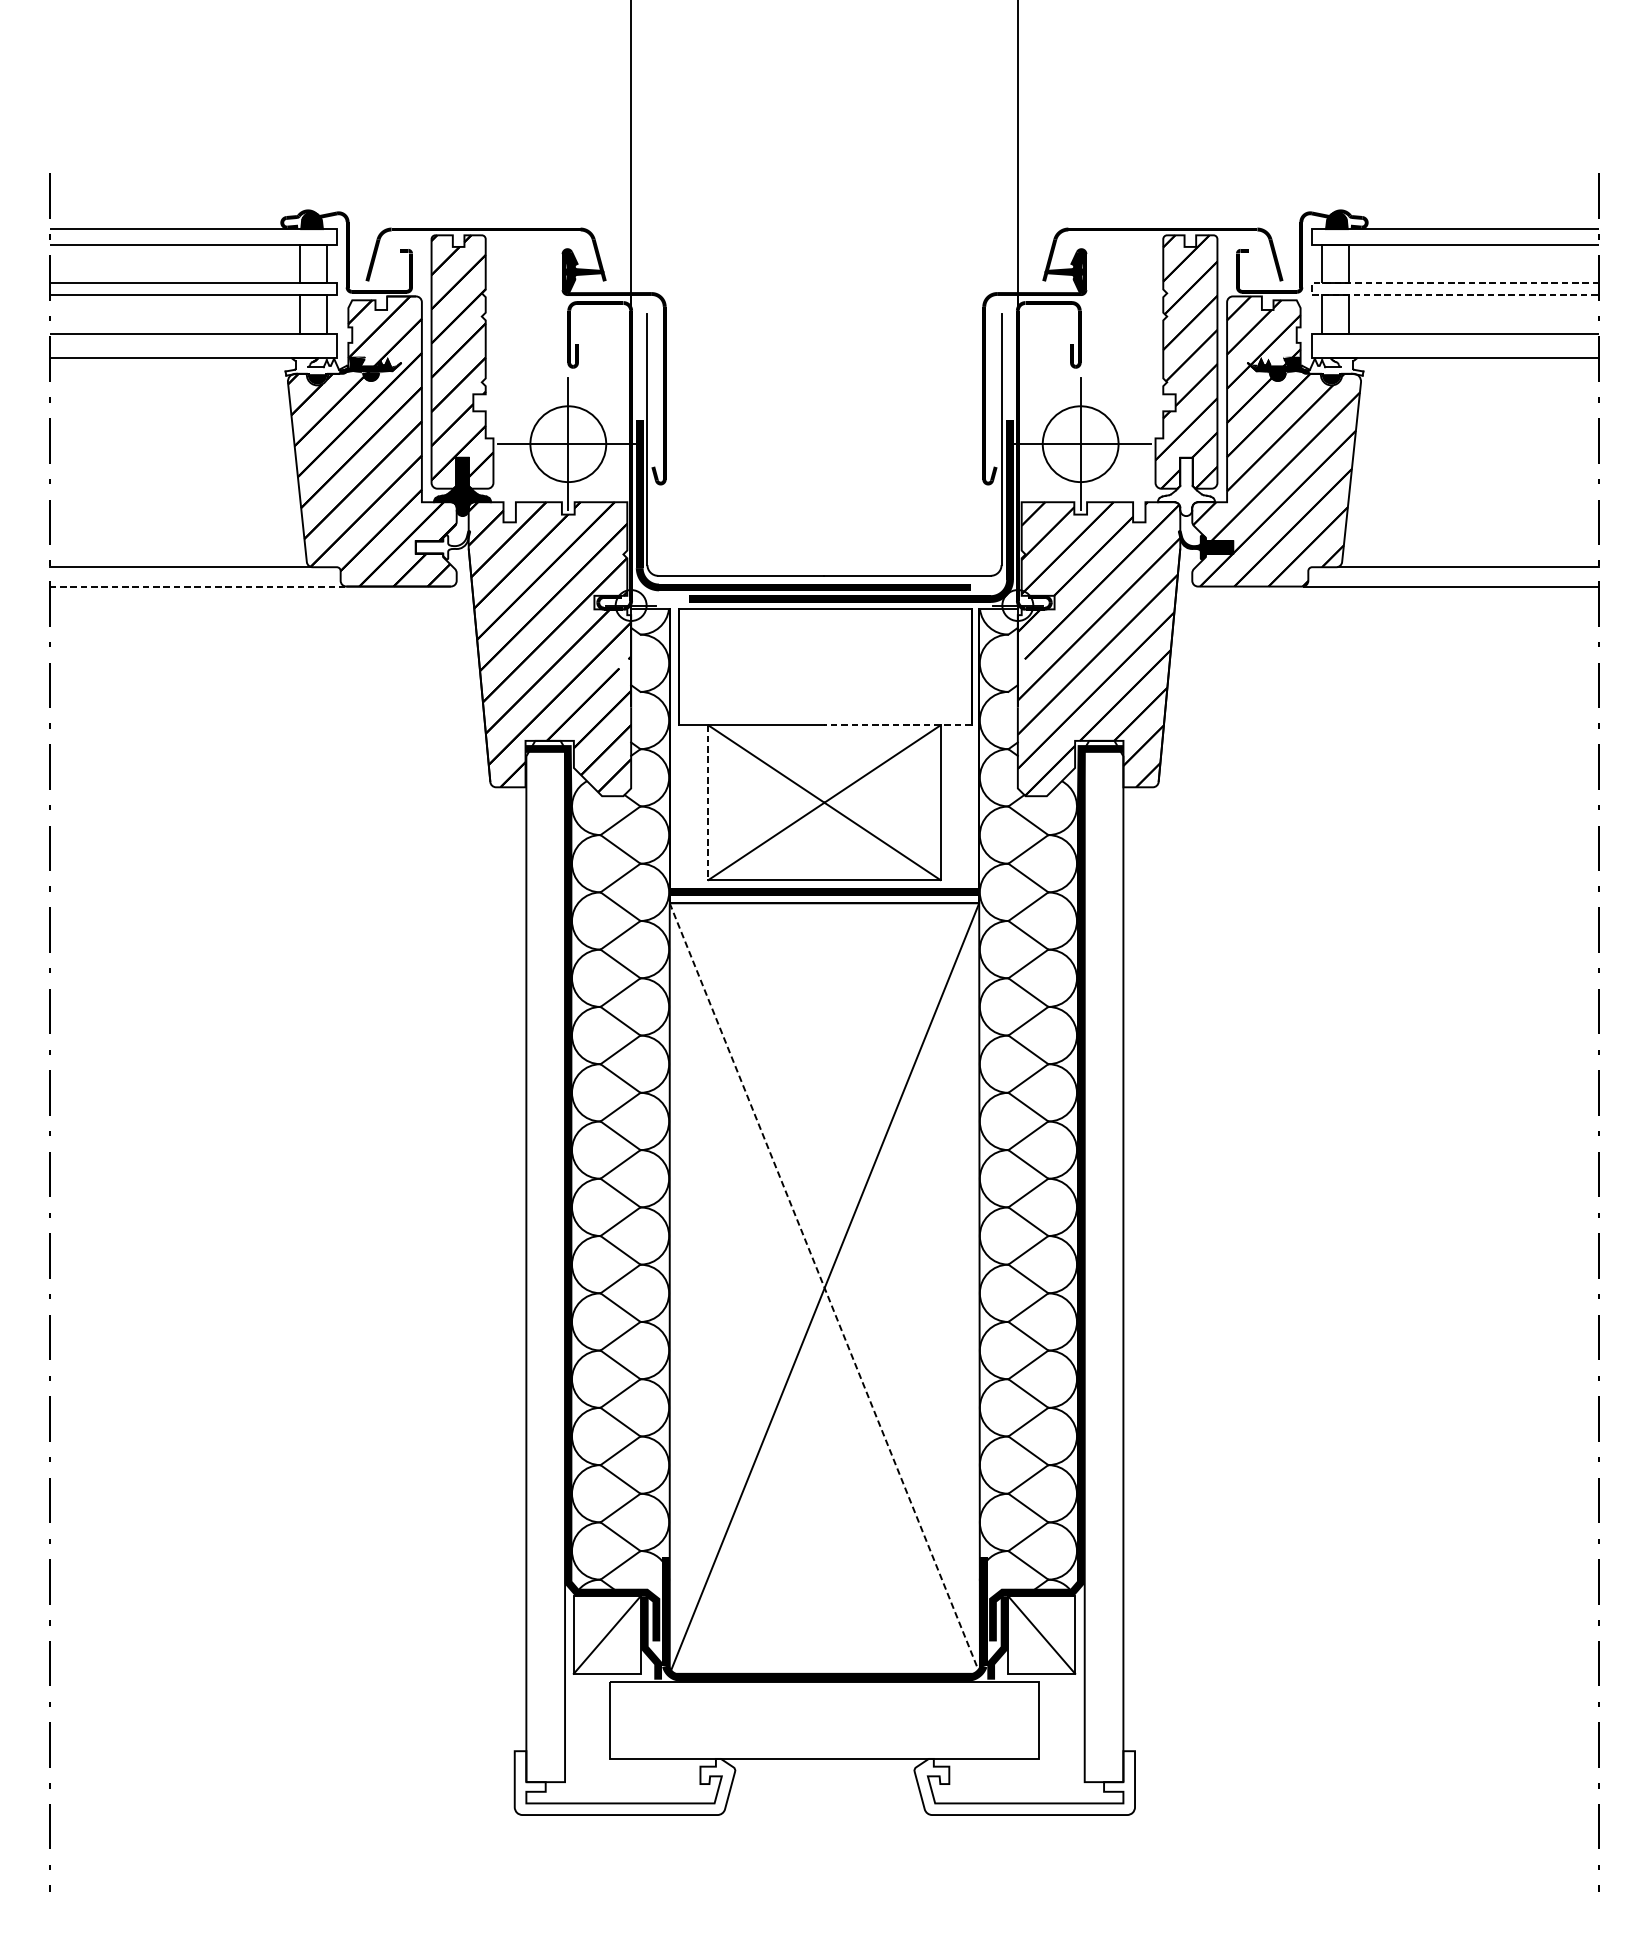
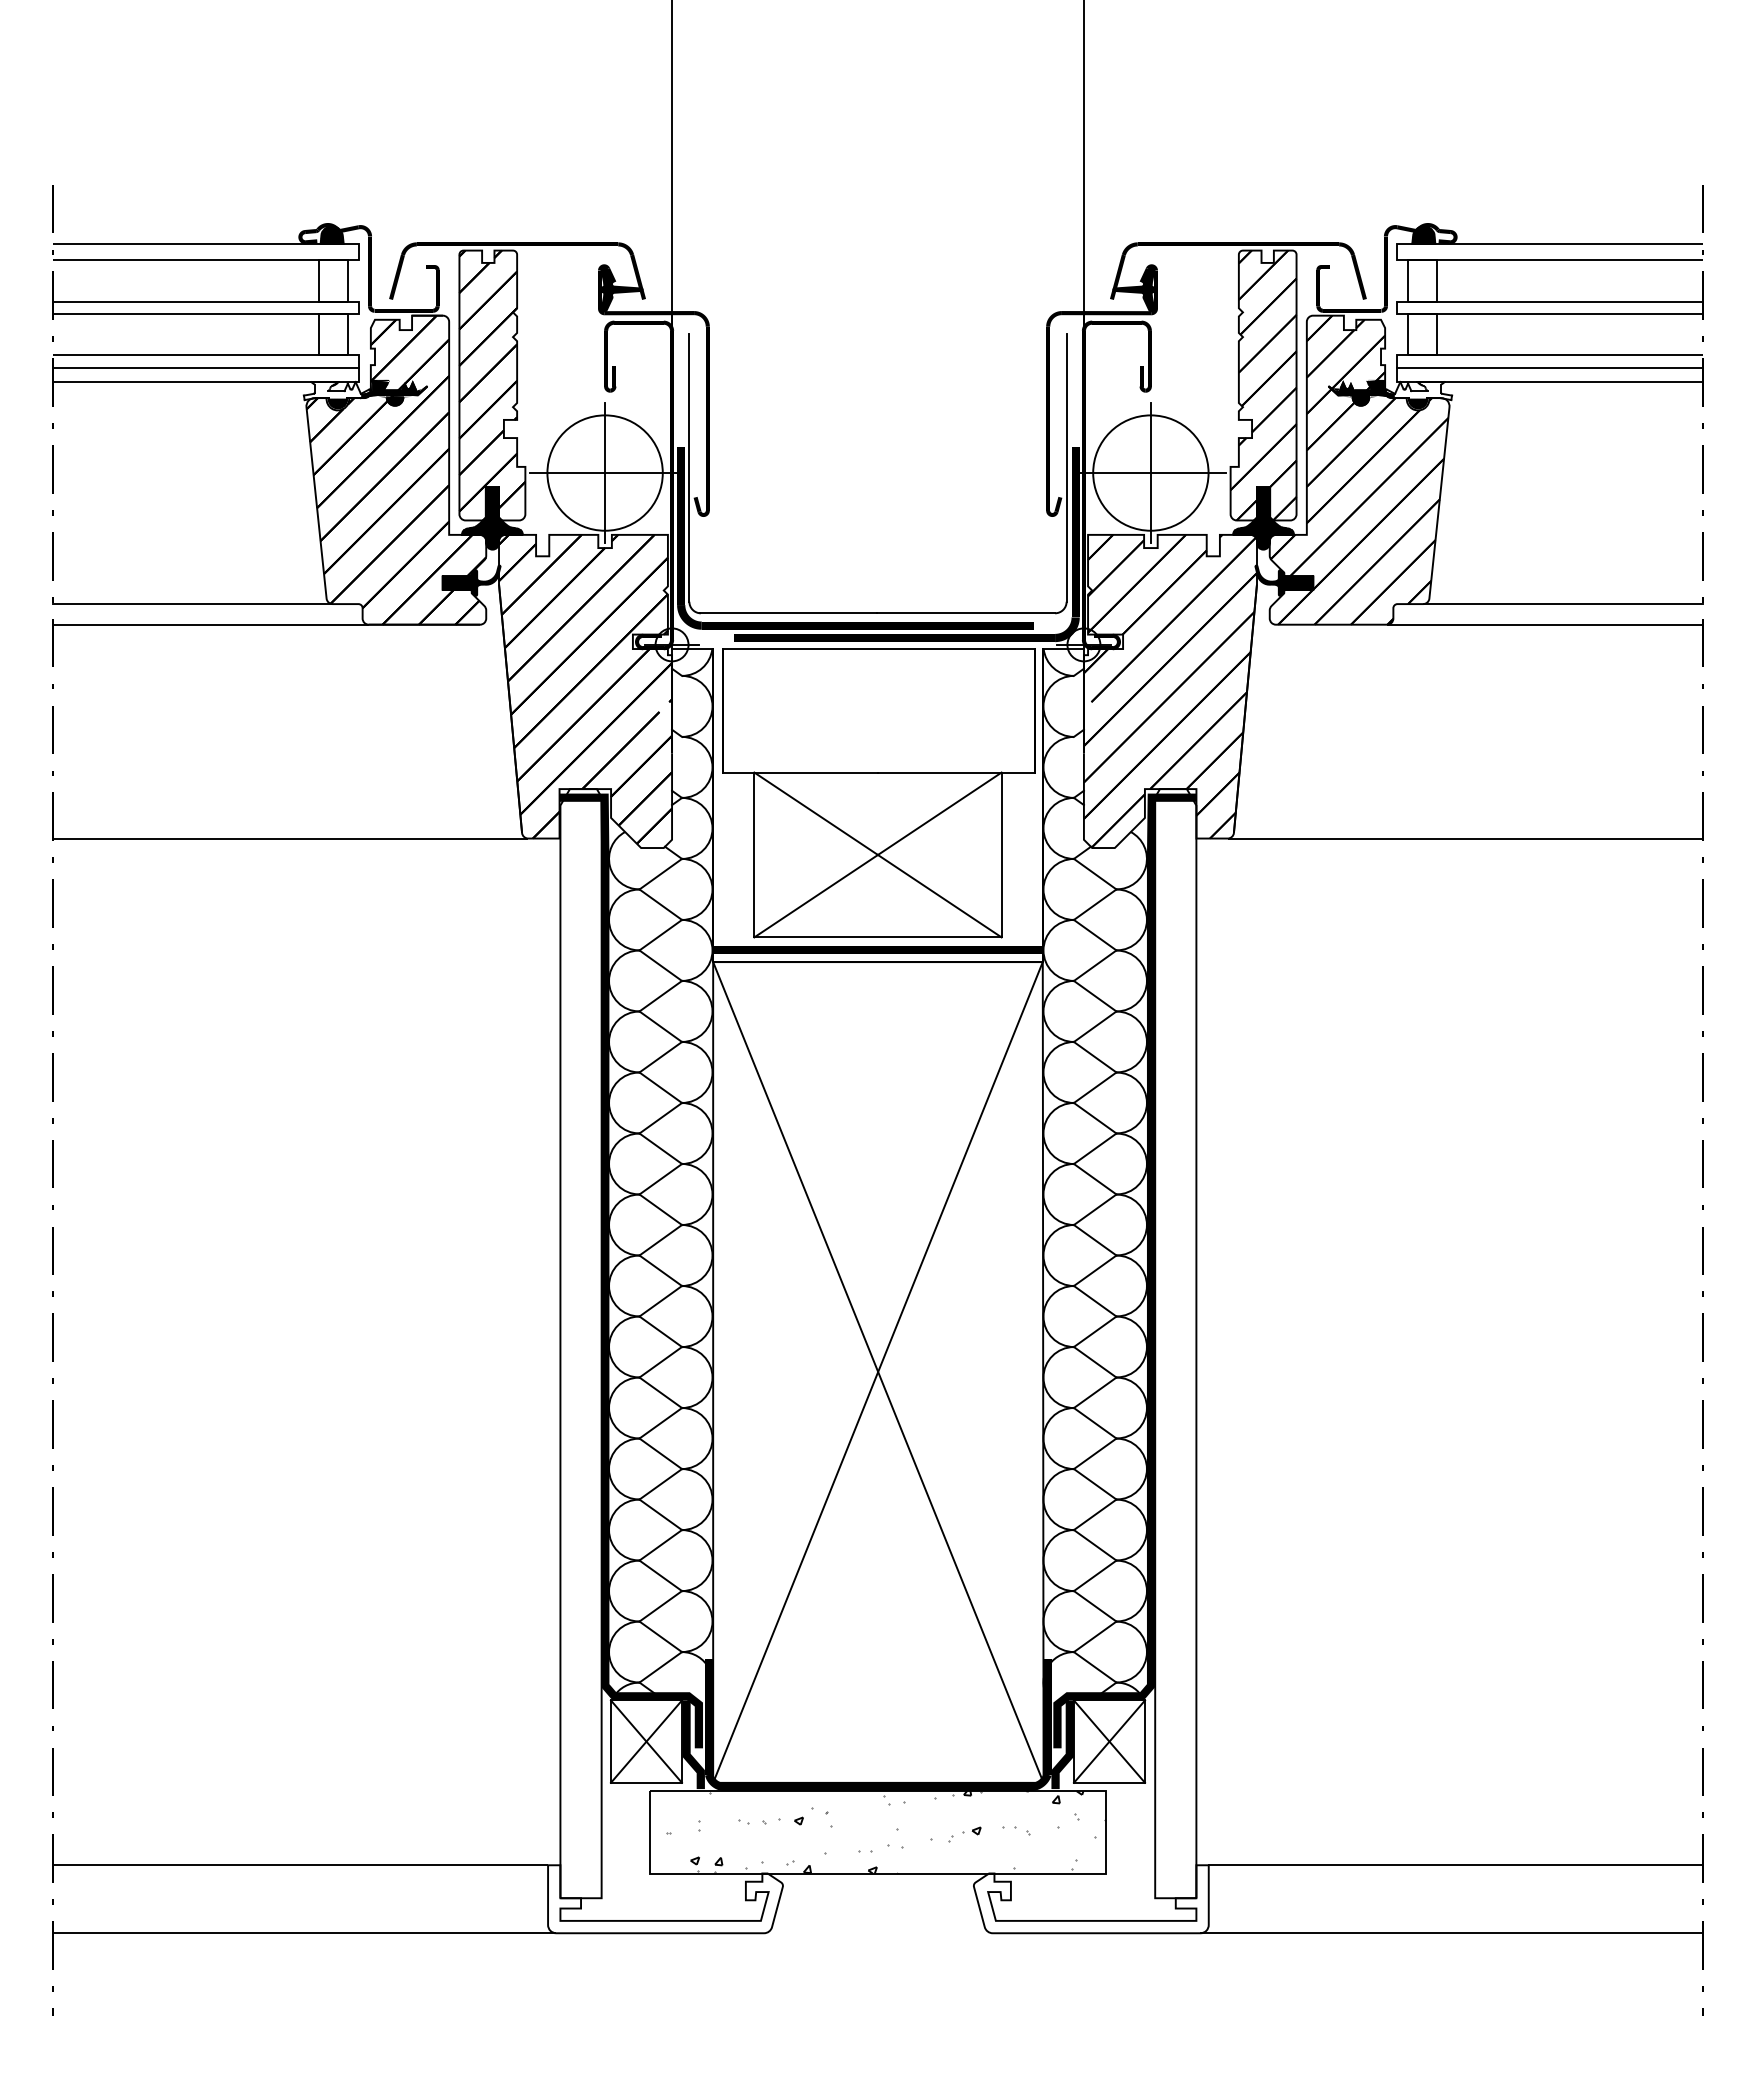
line: (1312, 289) -> (1397, 308), dashed -> solid
line: (193, 346) -> (205, 368), added
line: (1455, 346) -> (1550, 368), added
circle: (567, 443) -> (604, 472), size x1.43
circle: (1080, 443) -> (1150, 472), size x1.43
fill: (1186, 486) -> (1263, 518), added
fill: (442, 545) -> (471, 580), added
line: (197, 586) -> (210, 624), dashed -> solid
line: (897, 725) -> (955, 772), dashed -> solid
line: (272, 787) -> (289, 838), added
line: (1376, 787) -> (1466, 838), added
line: (708, 803) -> (754, 855), dashed -> solid
line: (824, 1288) -> (878, 1372), dashed -> solid
line: (607, 1635) -> (646, 1741), added
line: (1041, 1635) -> (1109, 1741), added
hatch: (831, 1720) -> (885, 1832), added
line: (281, 1751) -> (299, 1865), added
line: (1366, 1751) -> (1455, 1865), added
line: (285, 1815) -> (303, 1933), added
line: (1362, 1815) -> (1451, 1933), added

